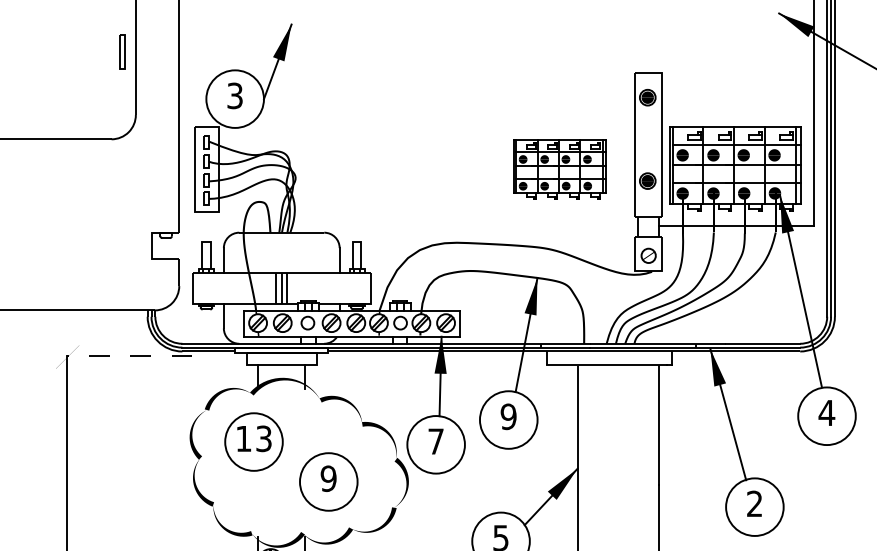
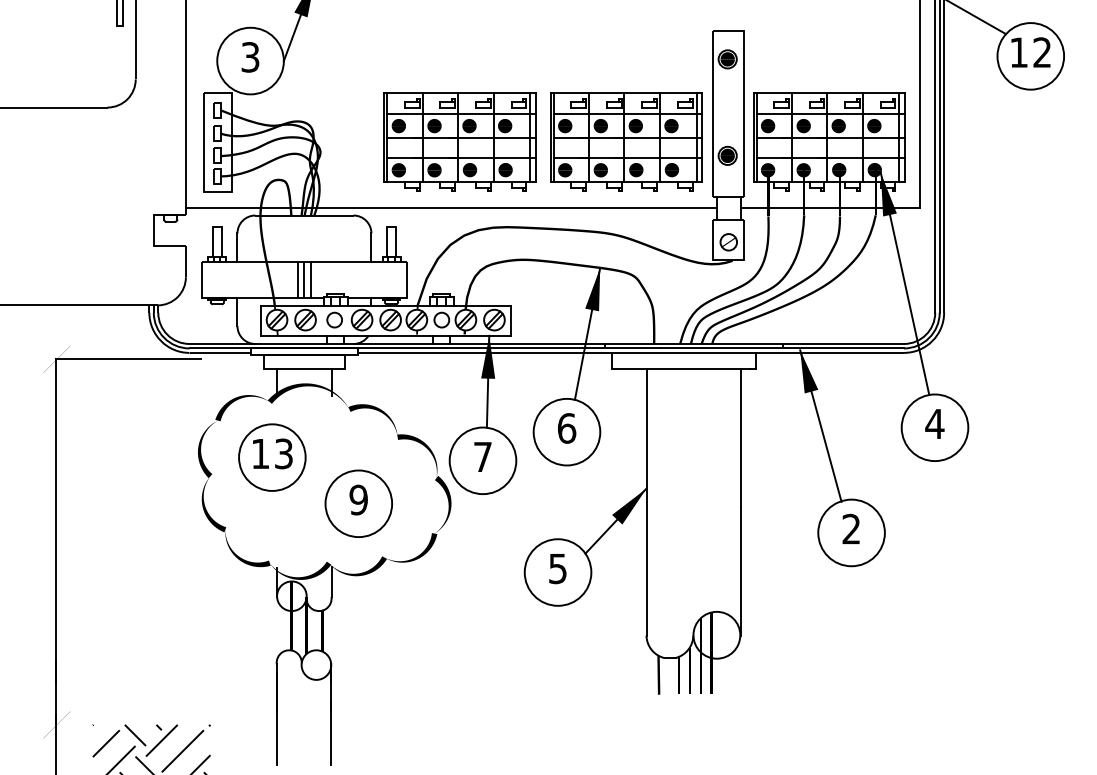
part: (415, 168) -> (459, 141), added
part: (560, 168) -> (626, 141), size x1.43
line: (408, 226) -> (450, 208), added
line: (129, 356) -> (128, 358), dashed -> solid
text: (508, 416) -> (566, 428), 9 -> 6

